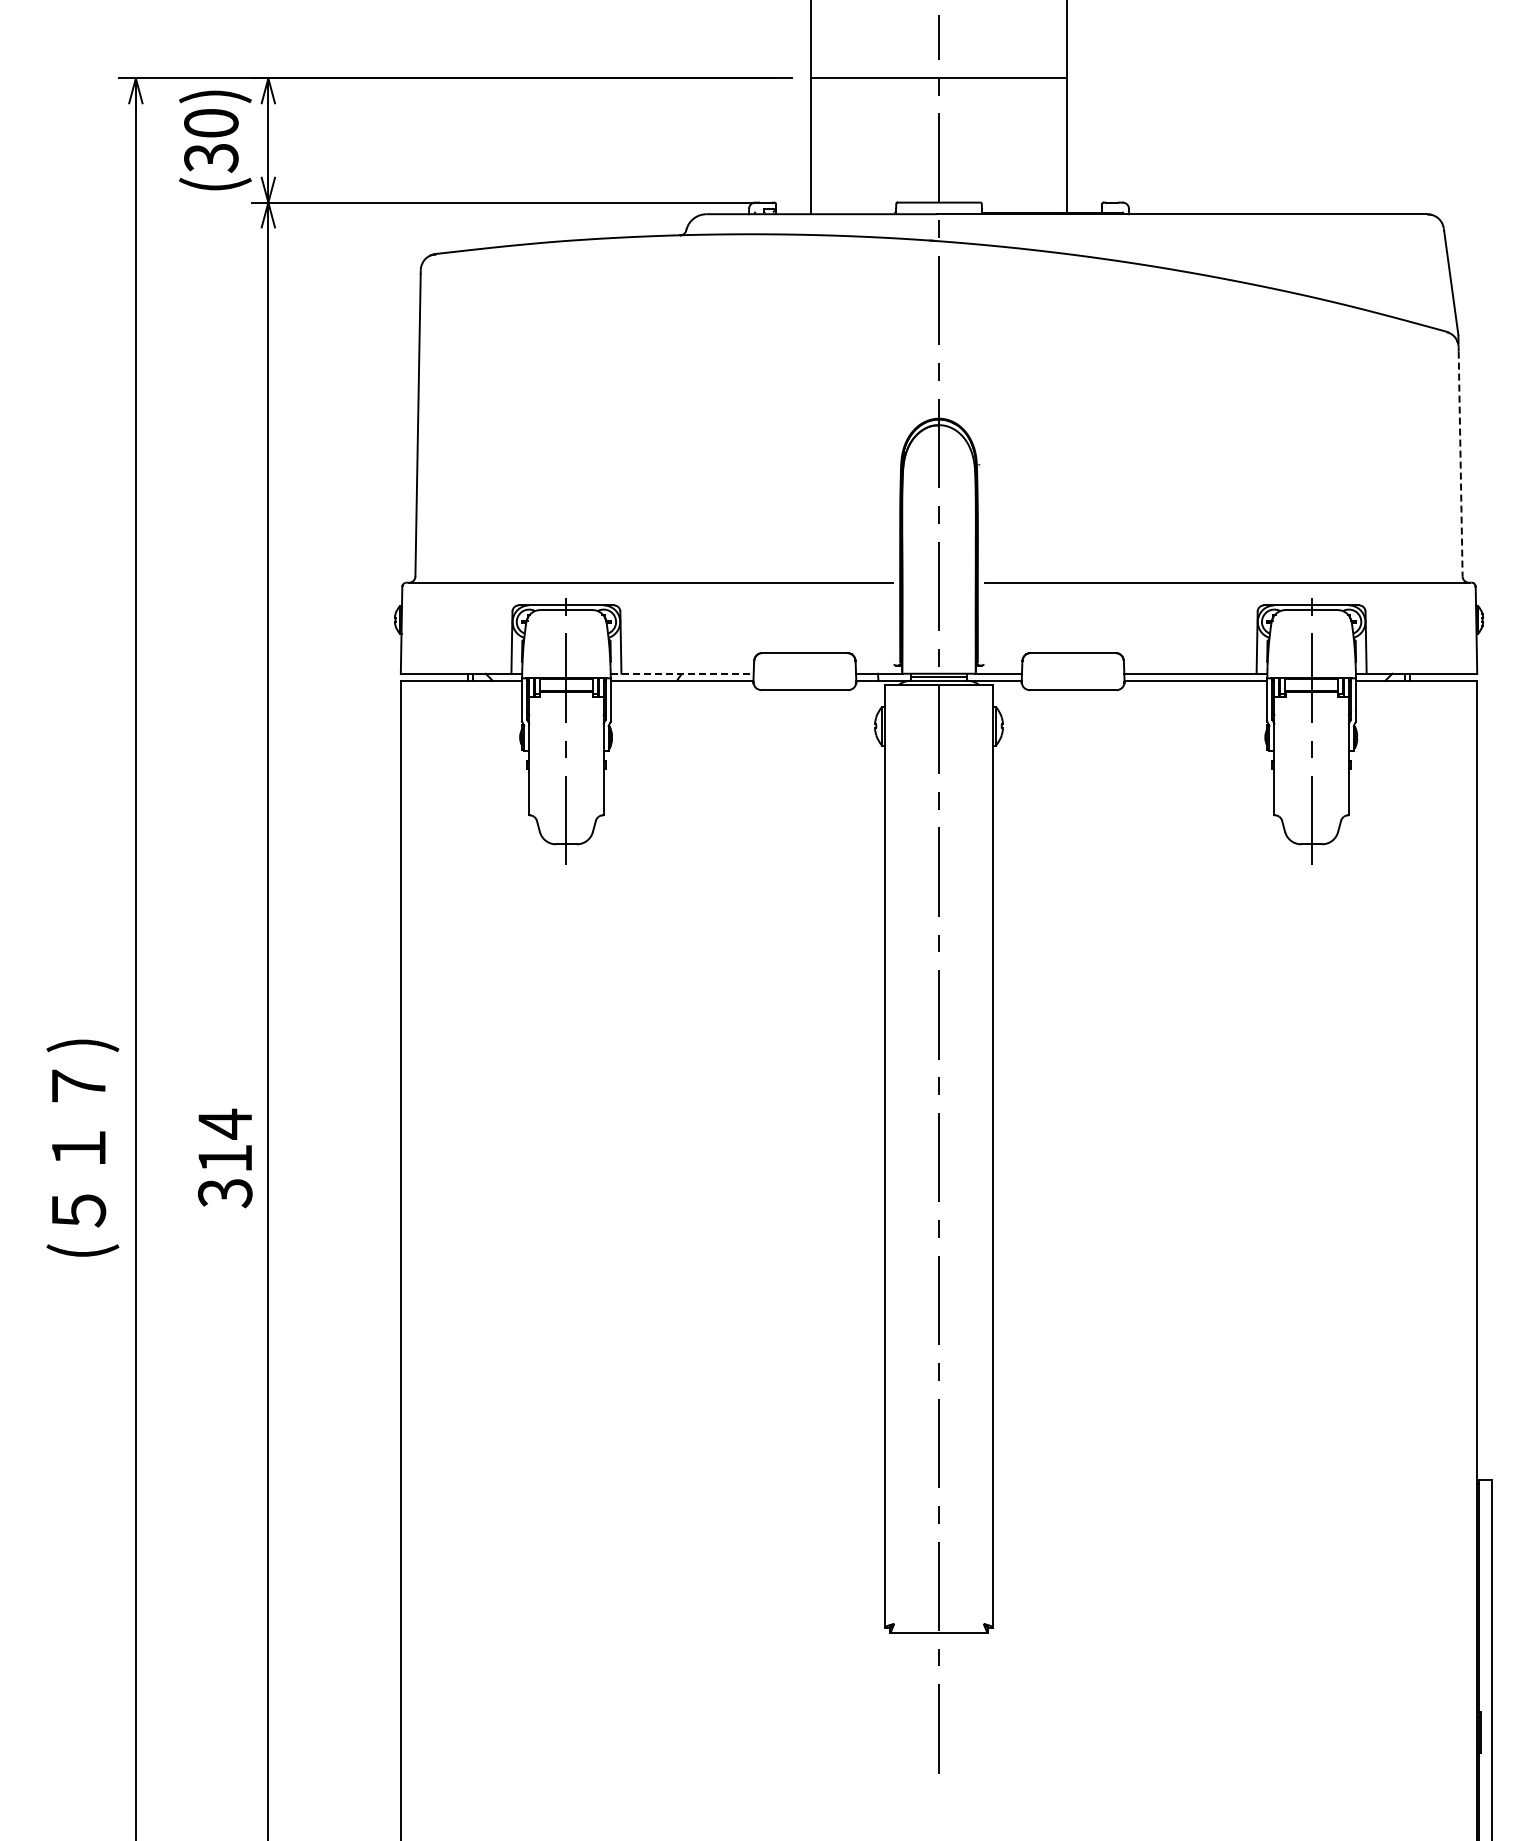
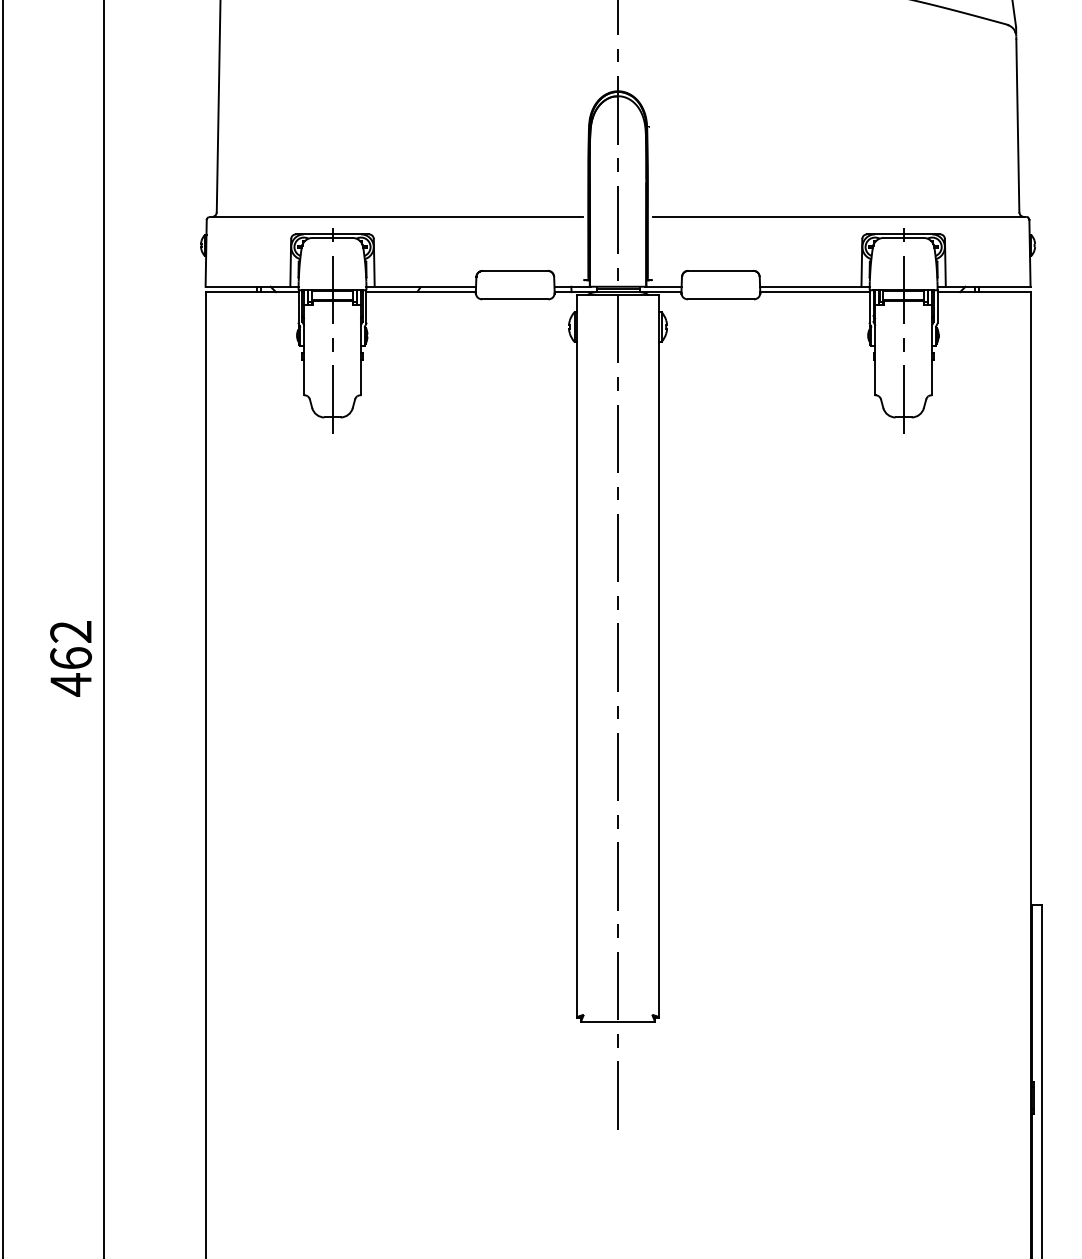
line: (1460, 464) -> (1017, 126), dashed -> solid
line: (682, 673) -> (421, 286), dashed -> solid
text: (224, 1158) -> (70, 658), 314 -> 462

